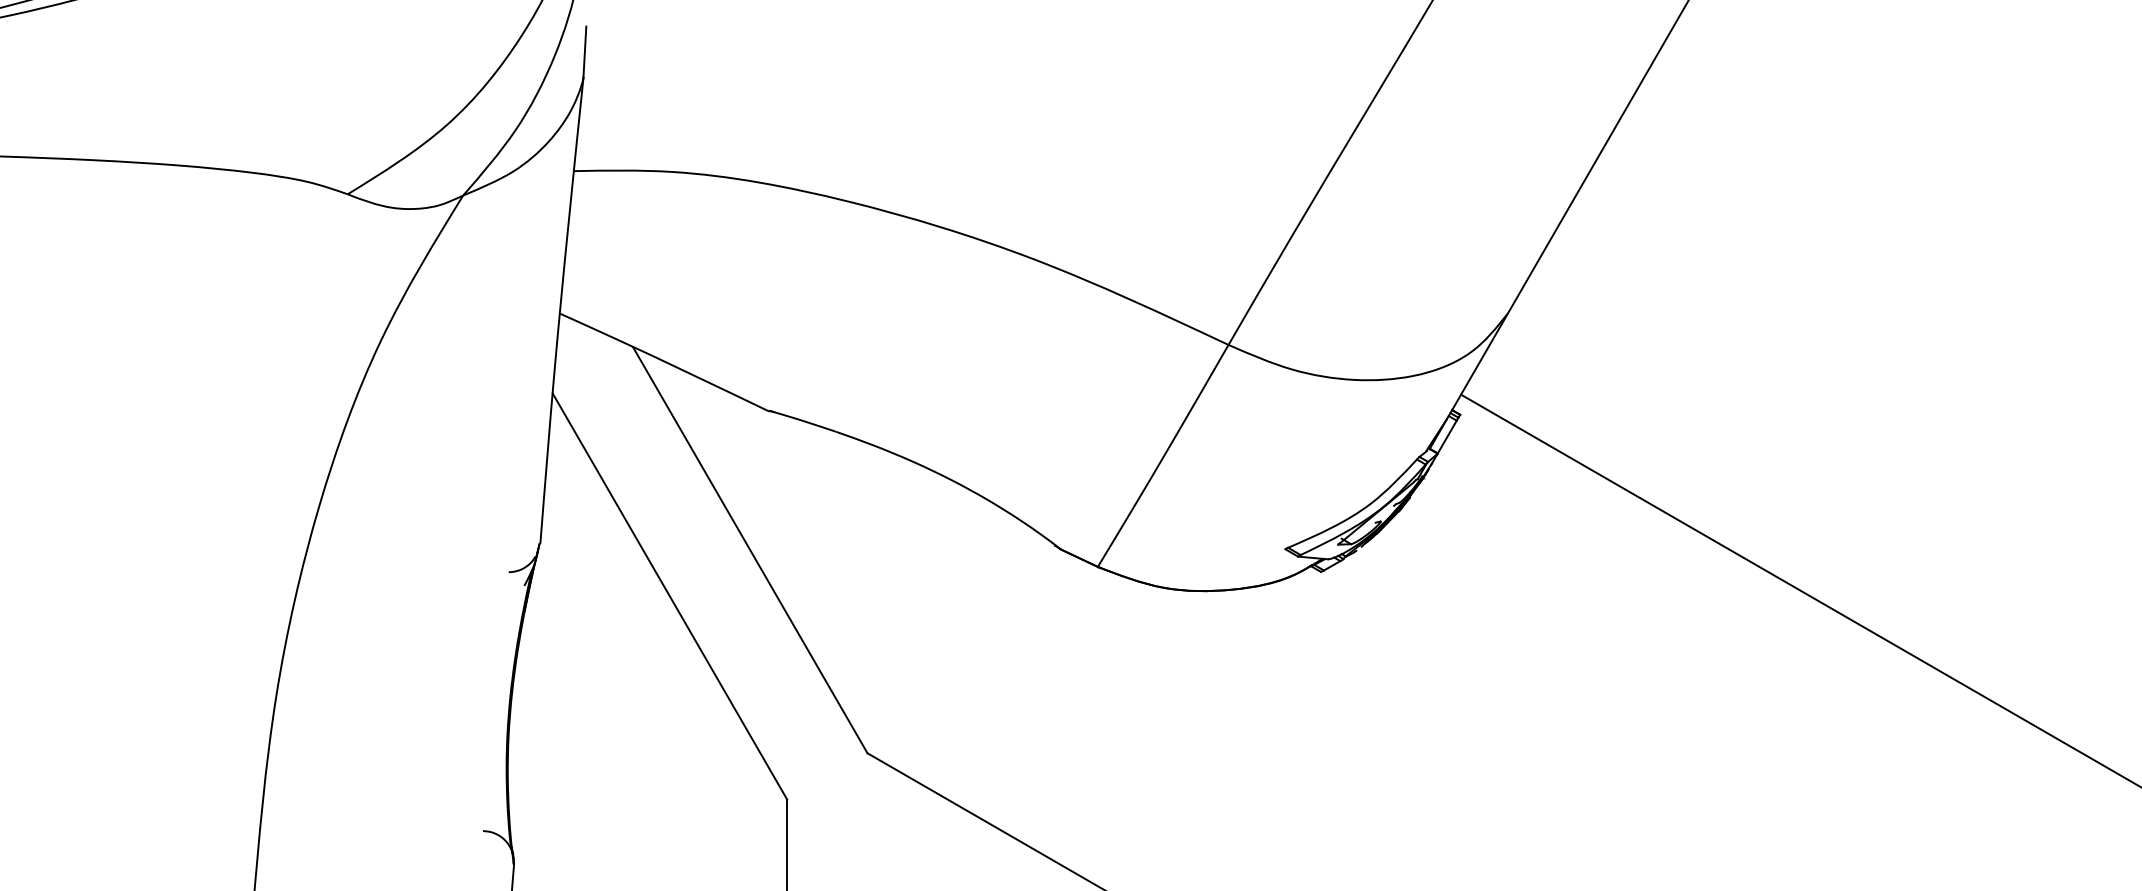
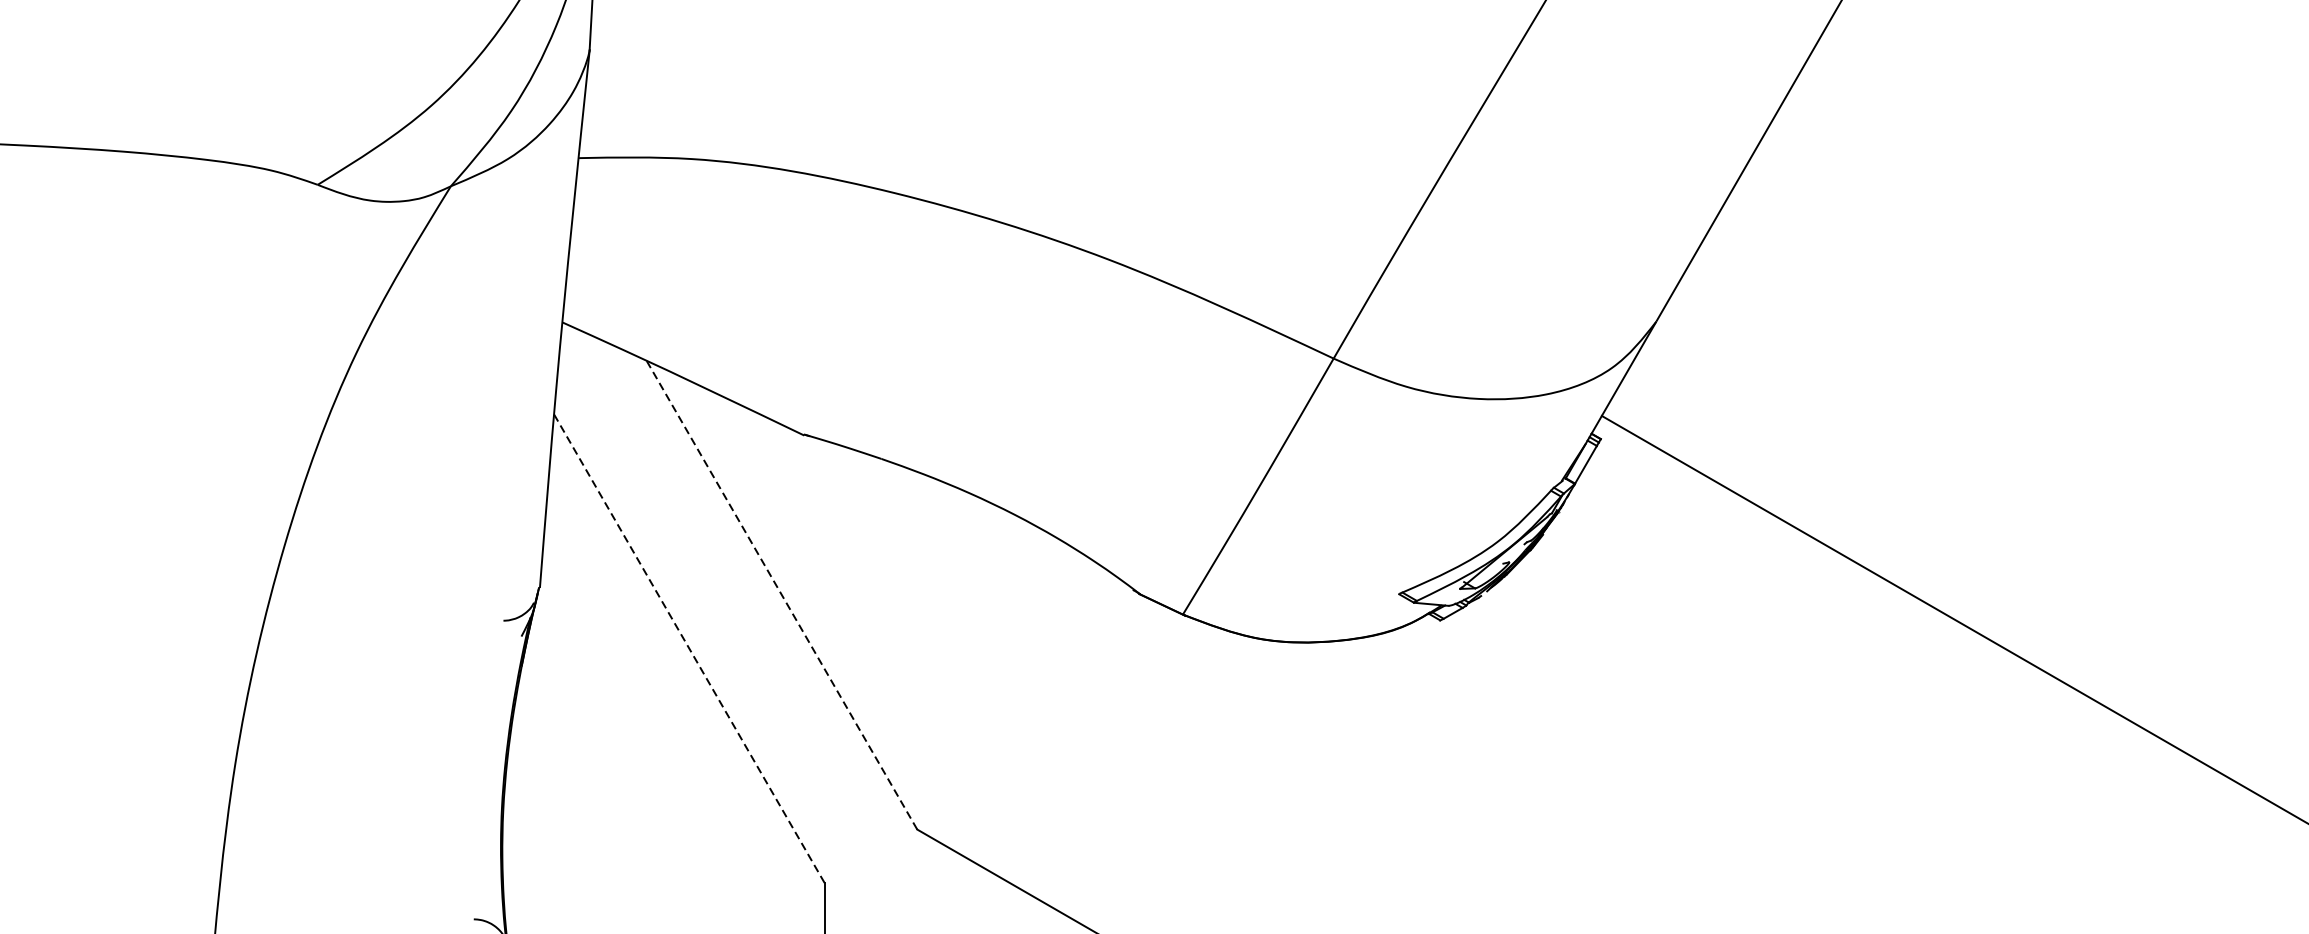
line: (750, 550) -> (782, 595), solid -> dashed
line: (669, 596) -> (688, 648), solid -> dashed

